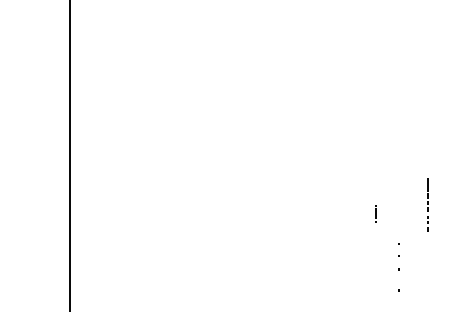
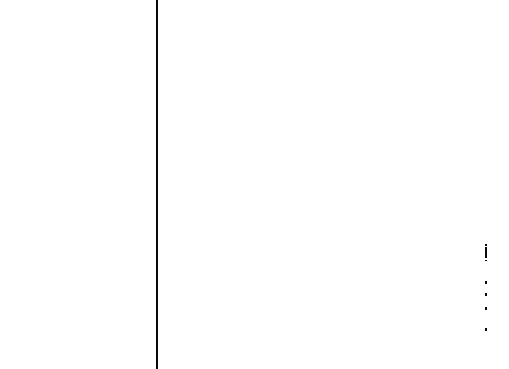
line: (375, 213) -> (485, 252), moved

